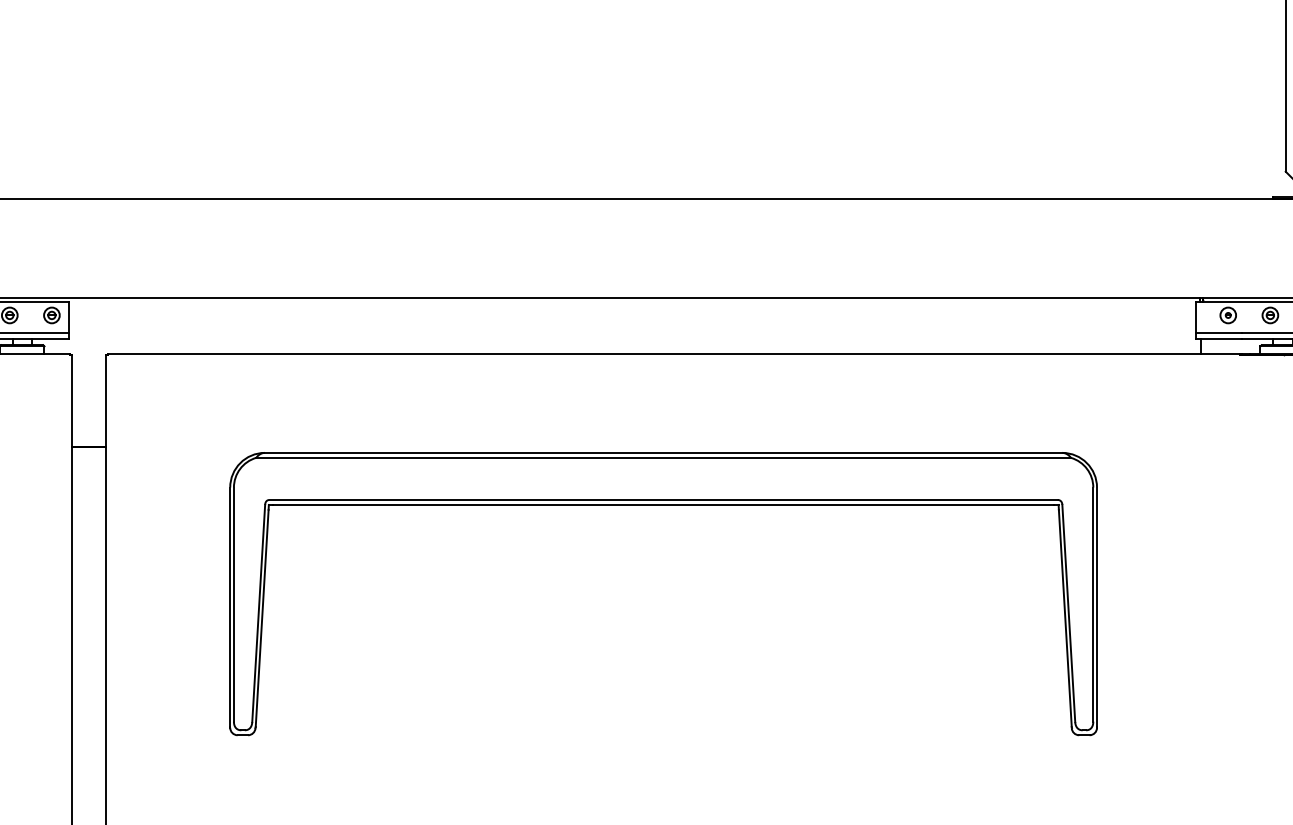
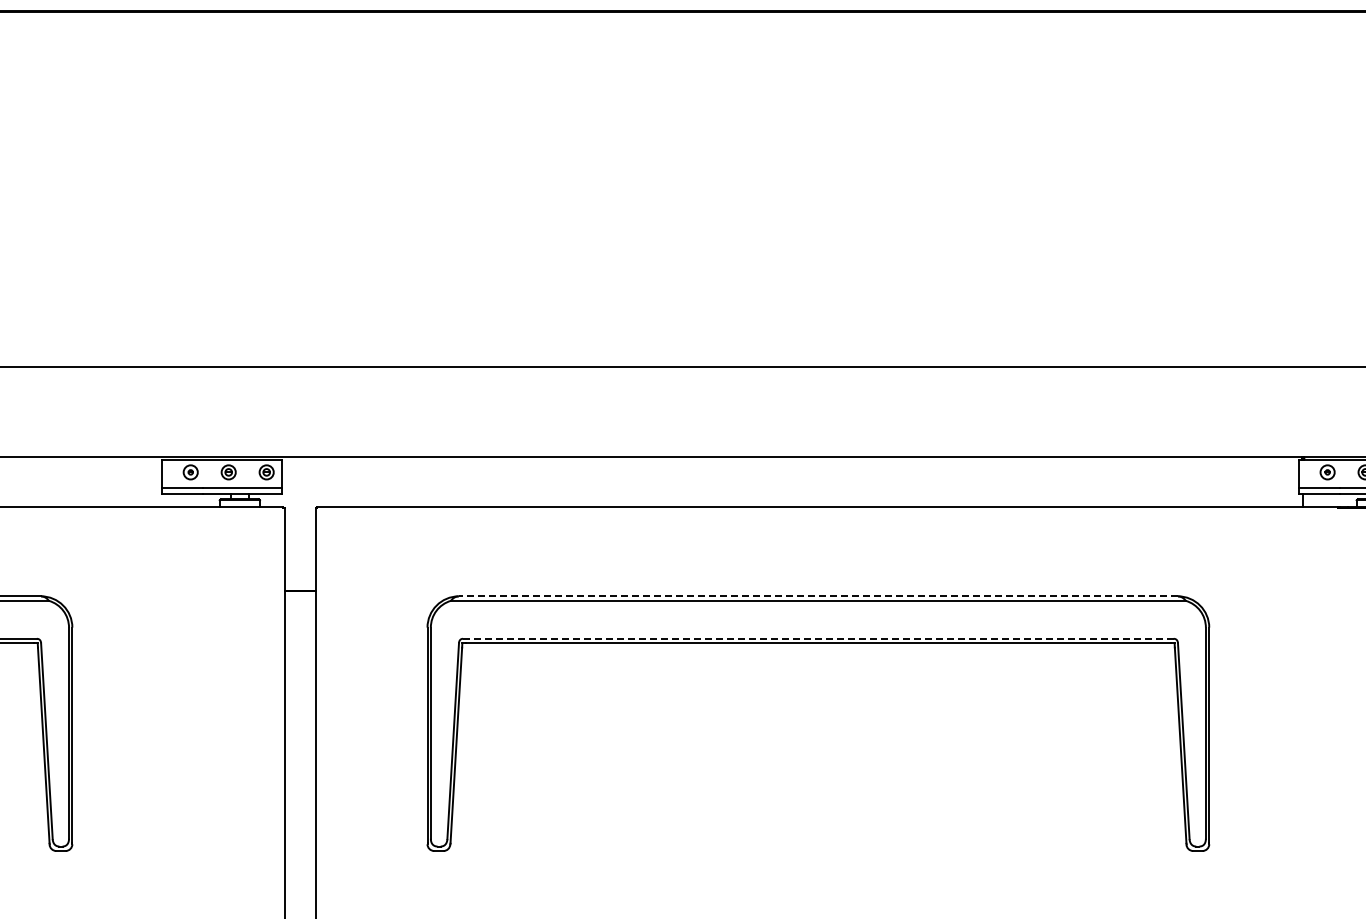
line: (663, 453) -> (818, 596), solid -> dashed
line: (662, 499) -> (817, 638), solid -> dashed

